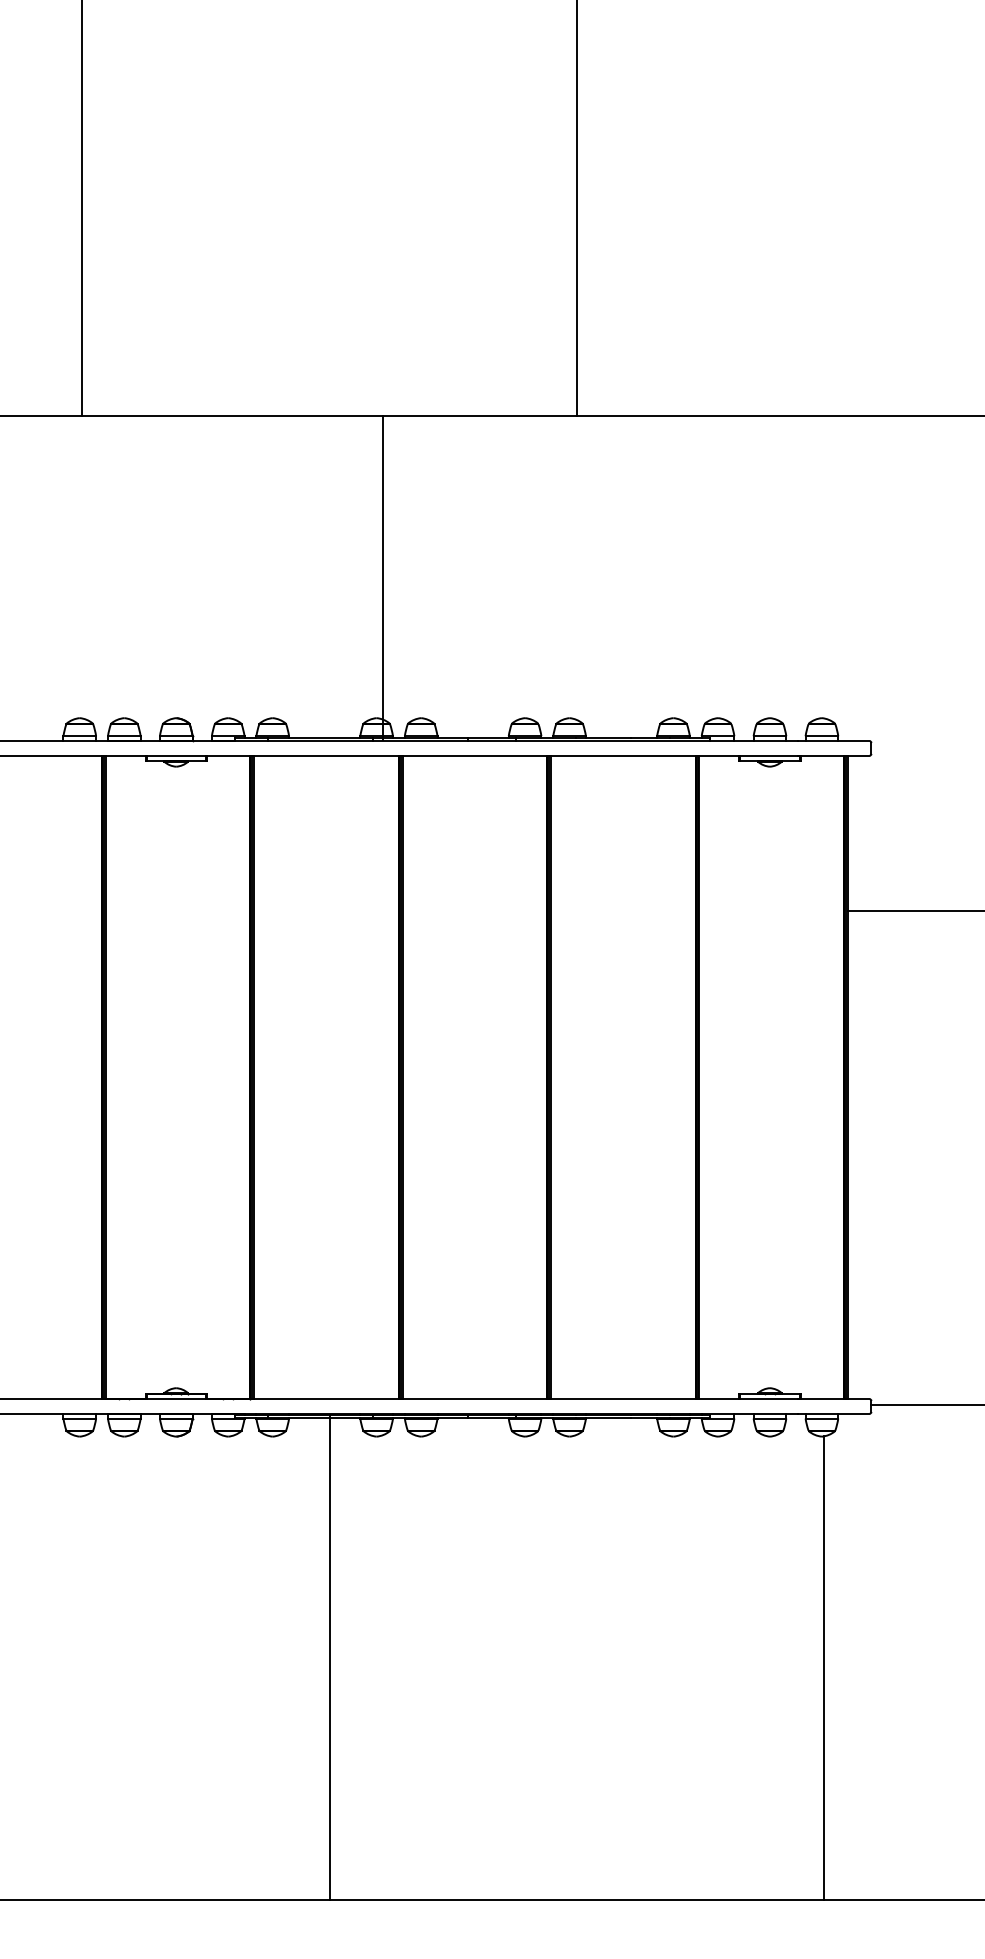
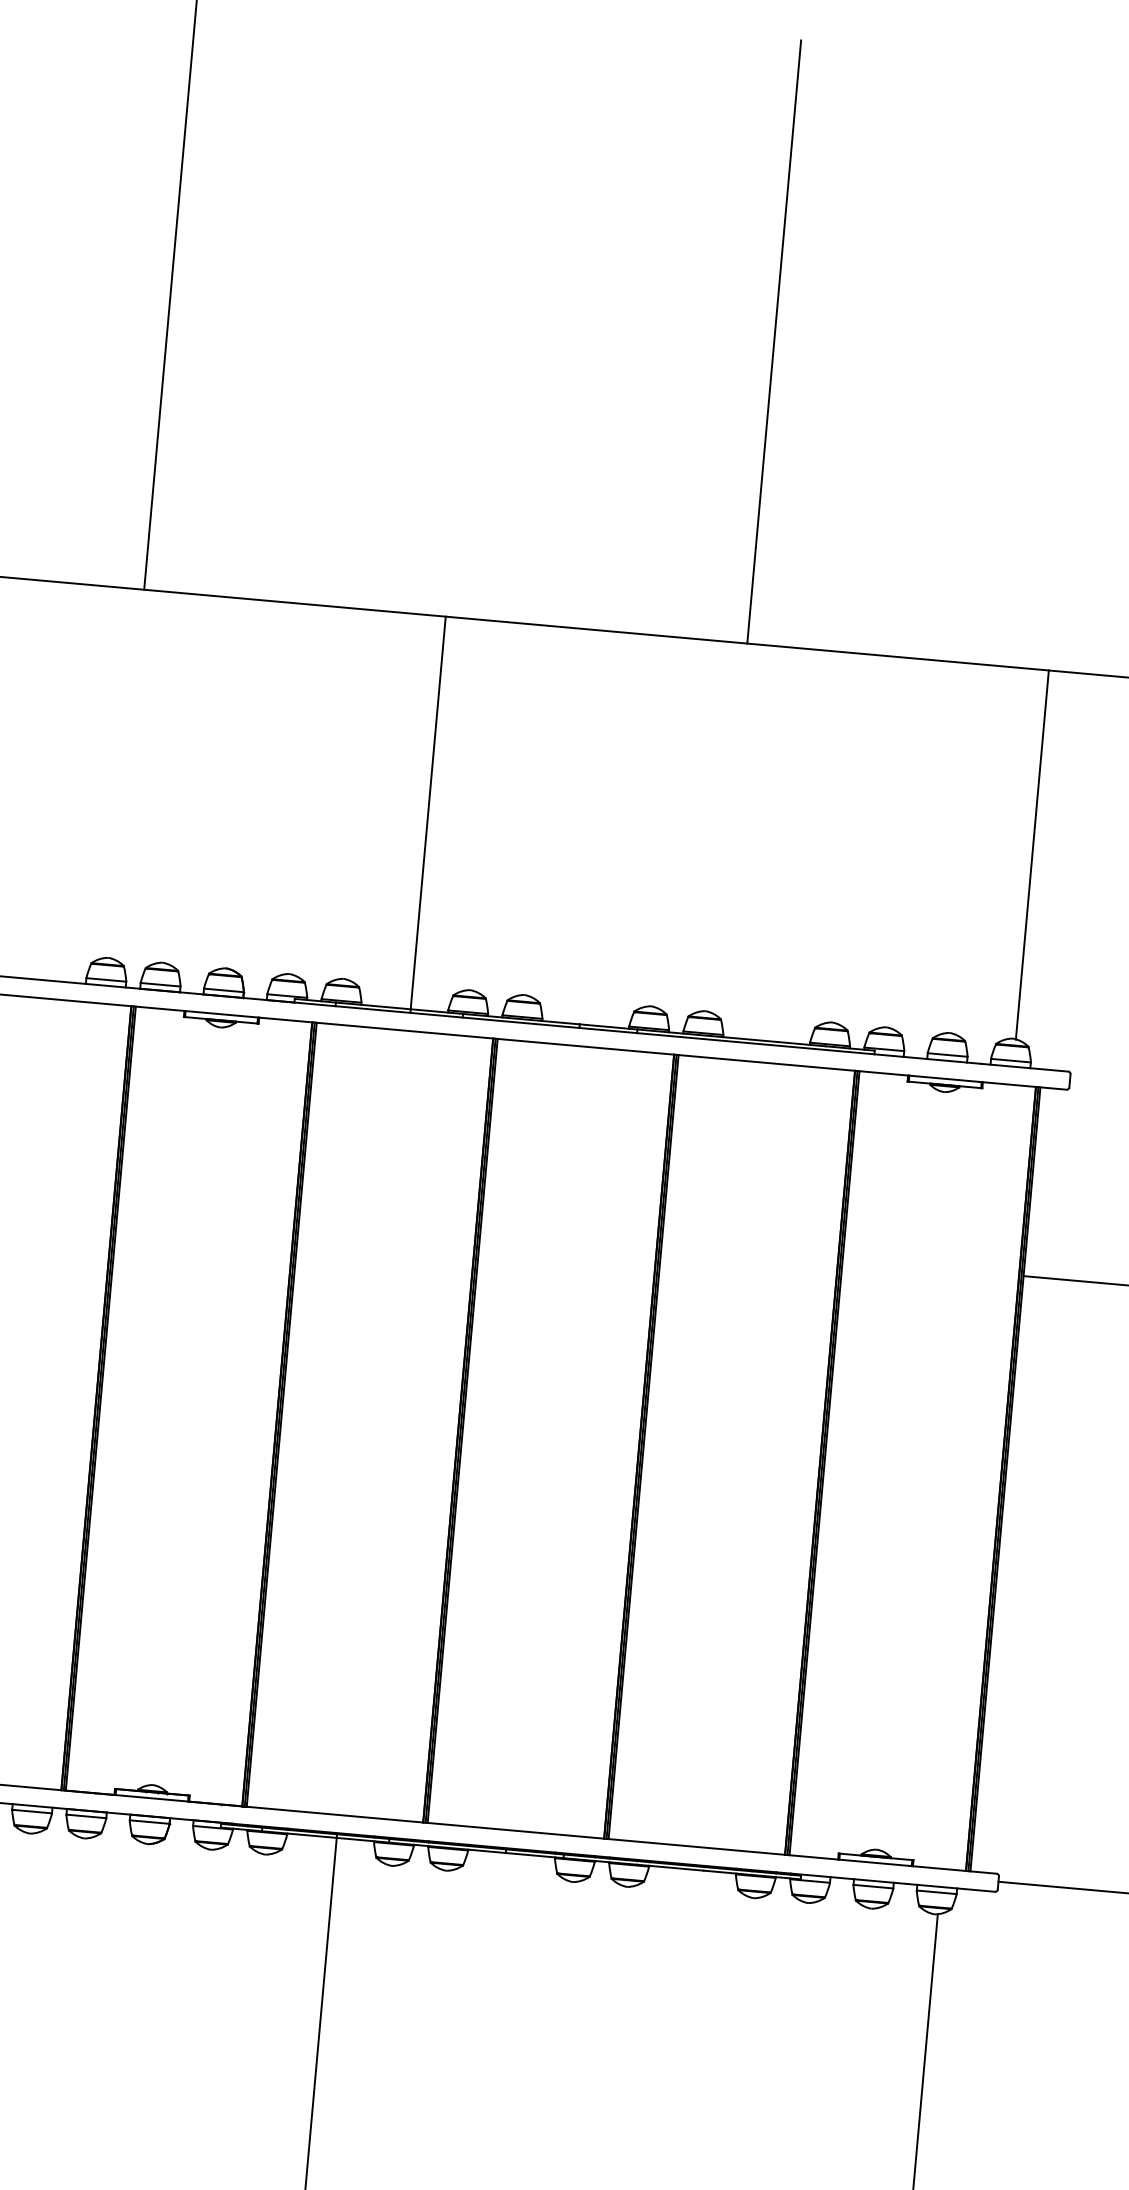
line: (824, 566) -> (1032, 853), added
line: (382, 577) -> (427, 813), moved

